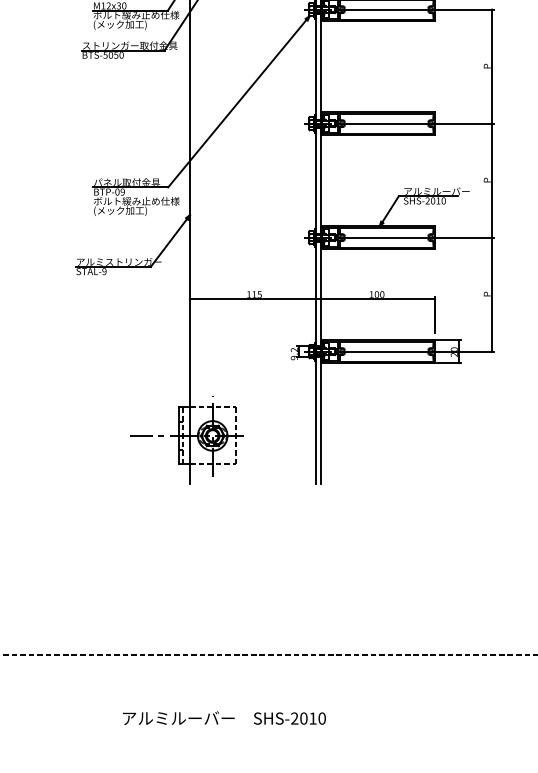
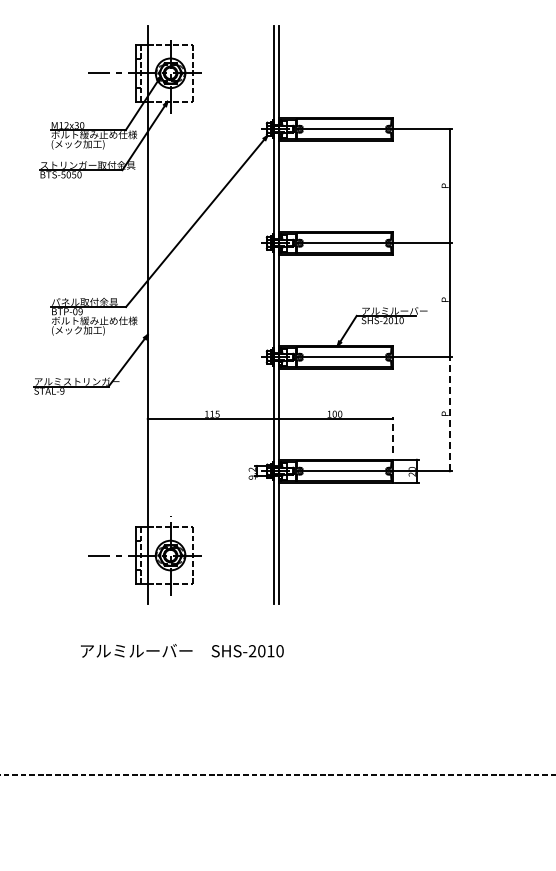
line: (491, 294) -> (449, 414), solid -> dashed
line: (434, 314) -> (392, 434), solid -> dashed
text: (224, 717) -> (182, 650), moved

